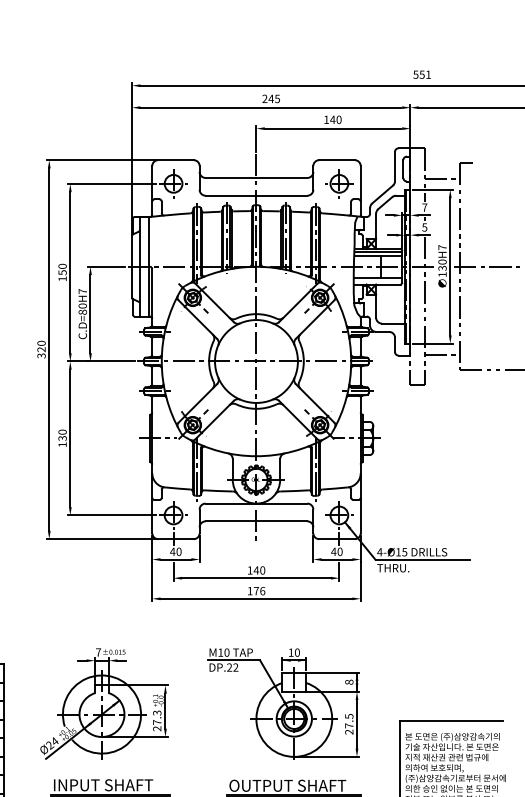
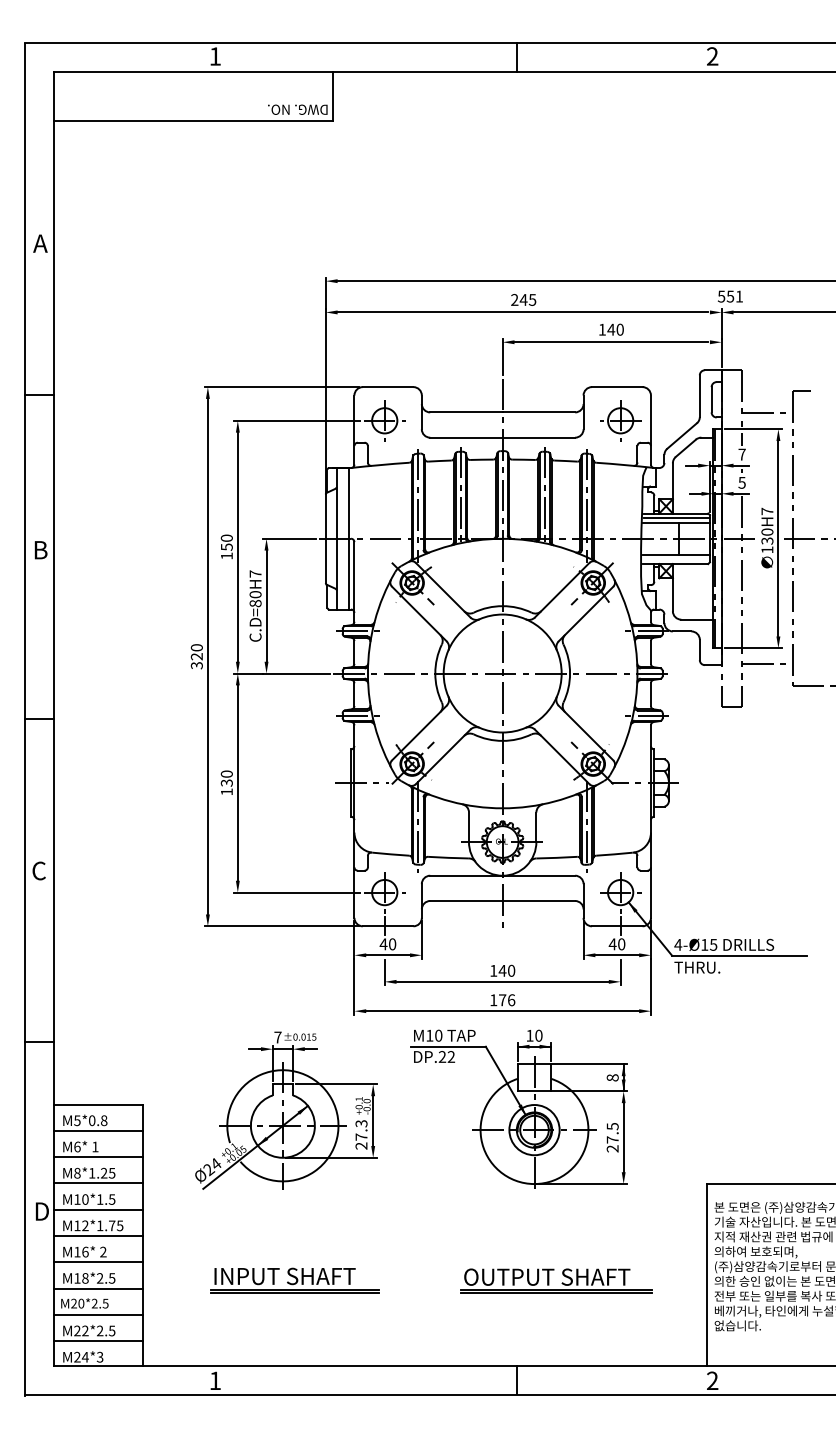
text: (422, 74) -> (730, 296), moved
part: (104, 703) -> (286, 1110), moved
part: (283, 703) -> (518, 1108), moved

